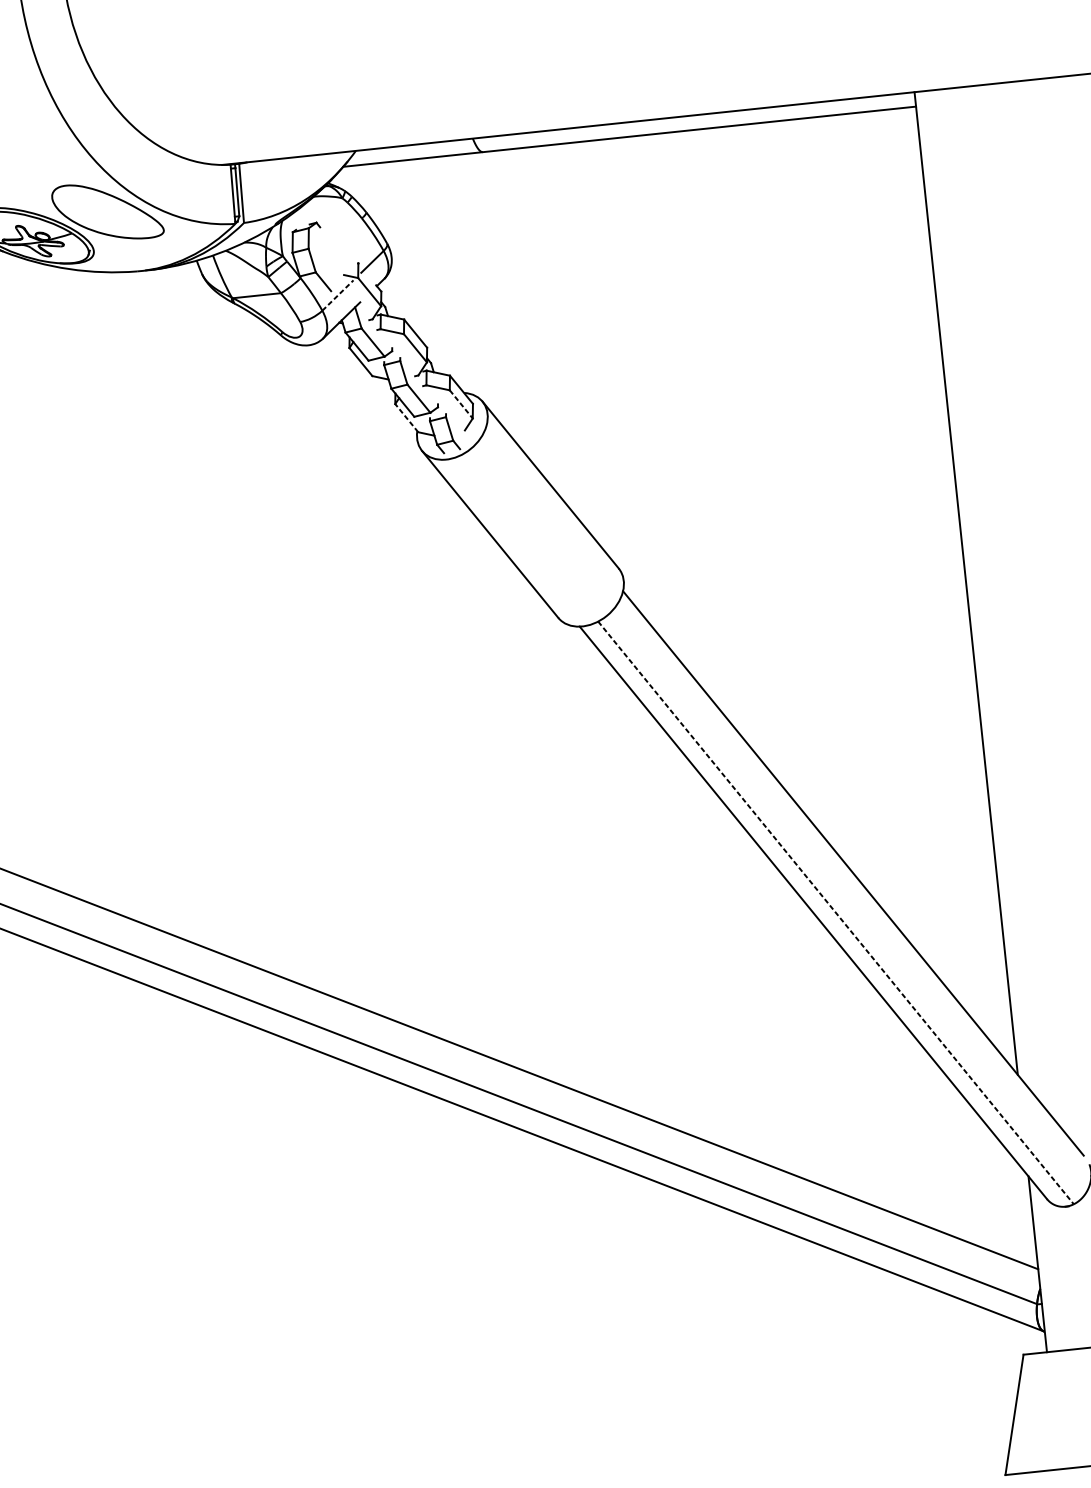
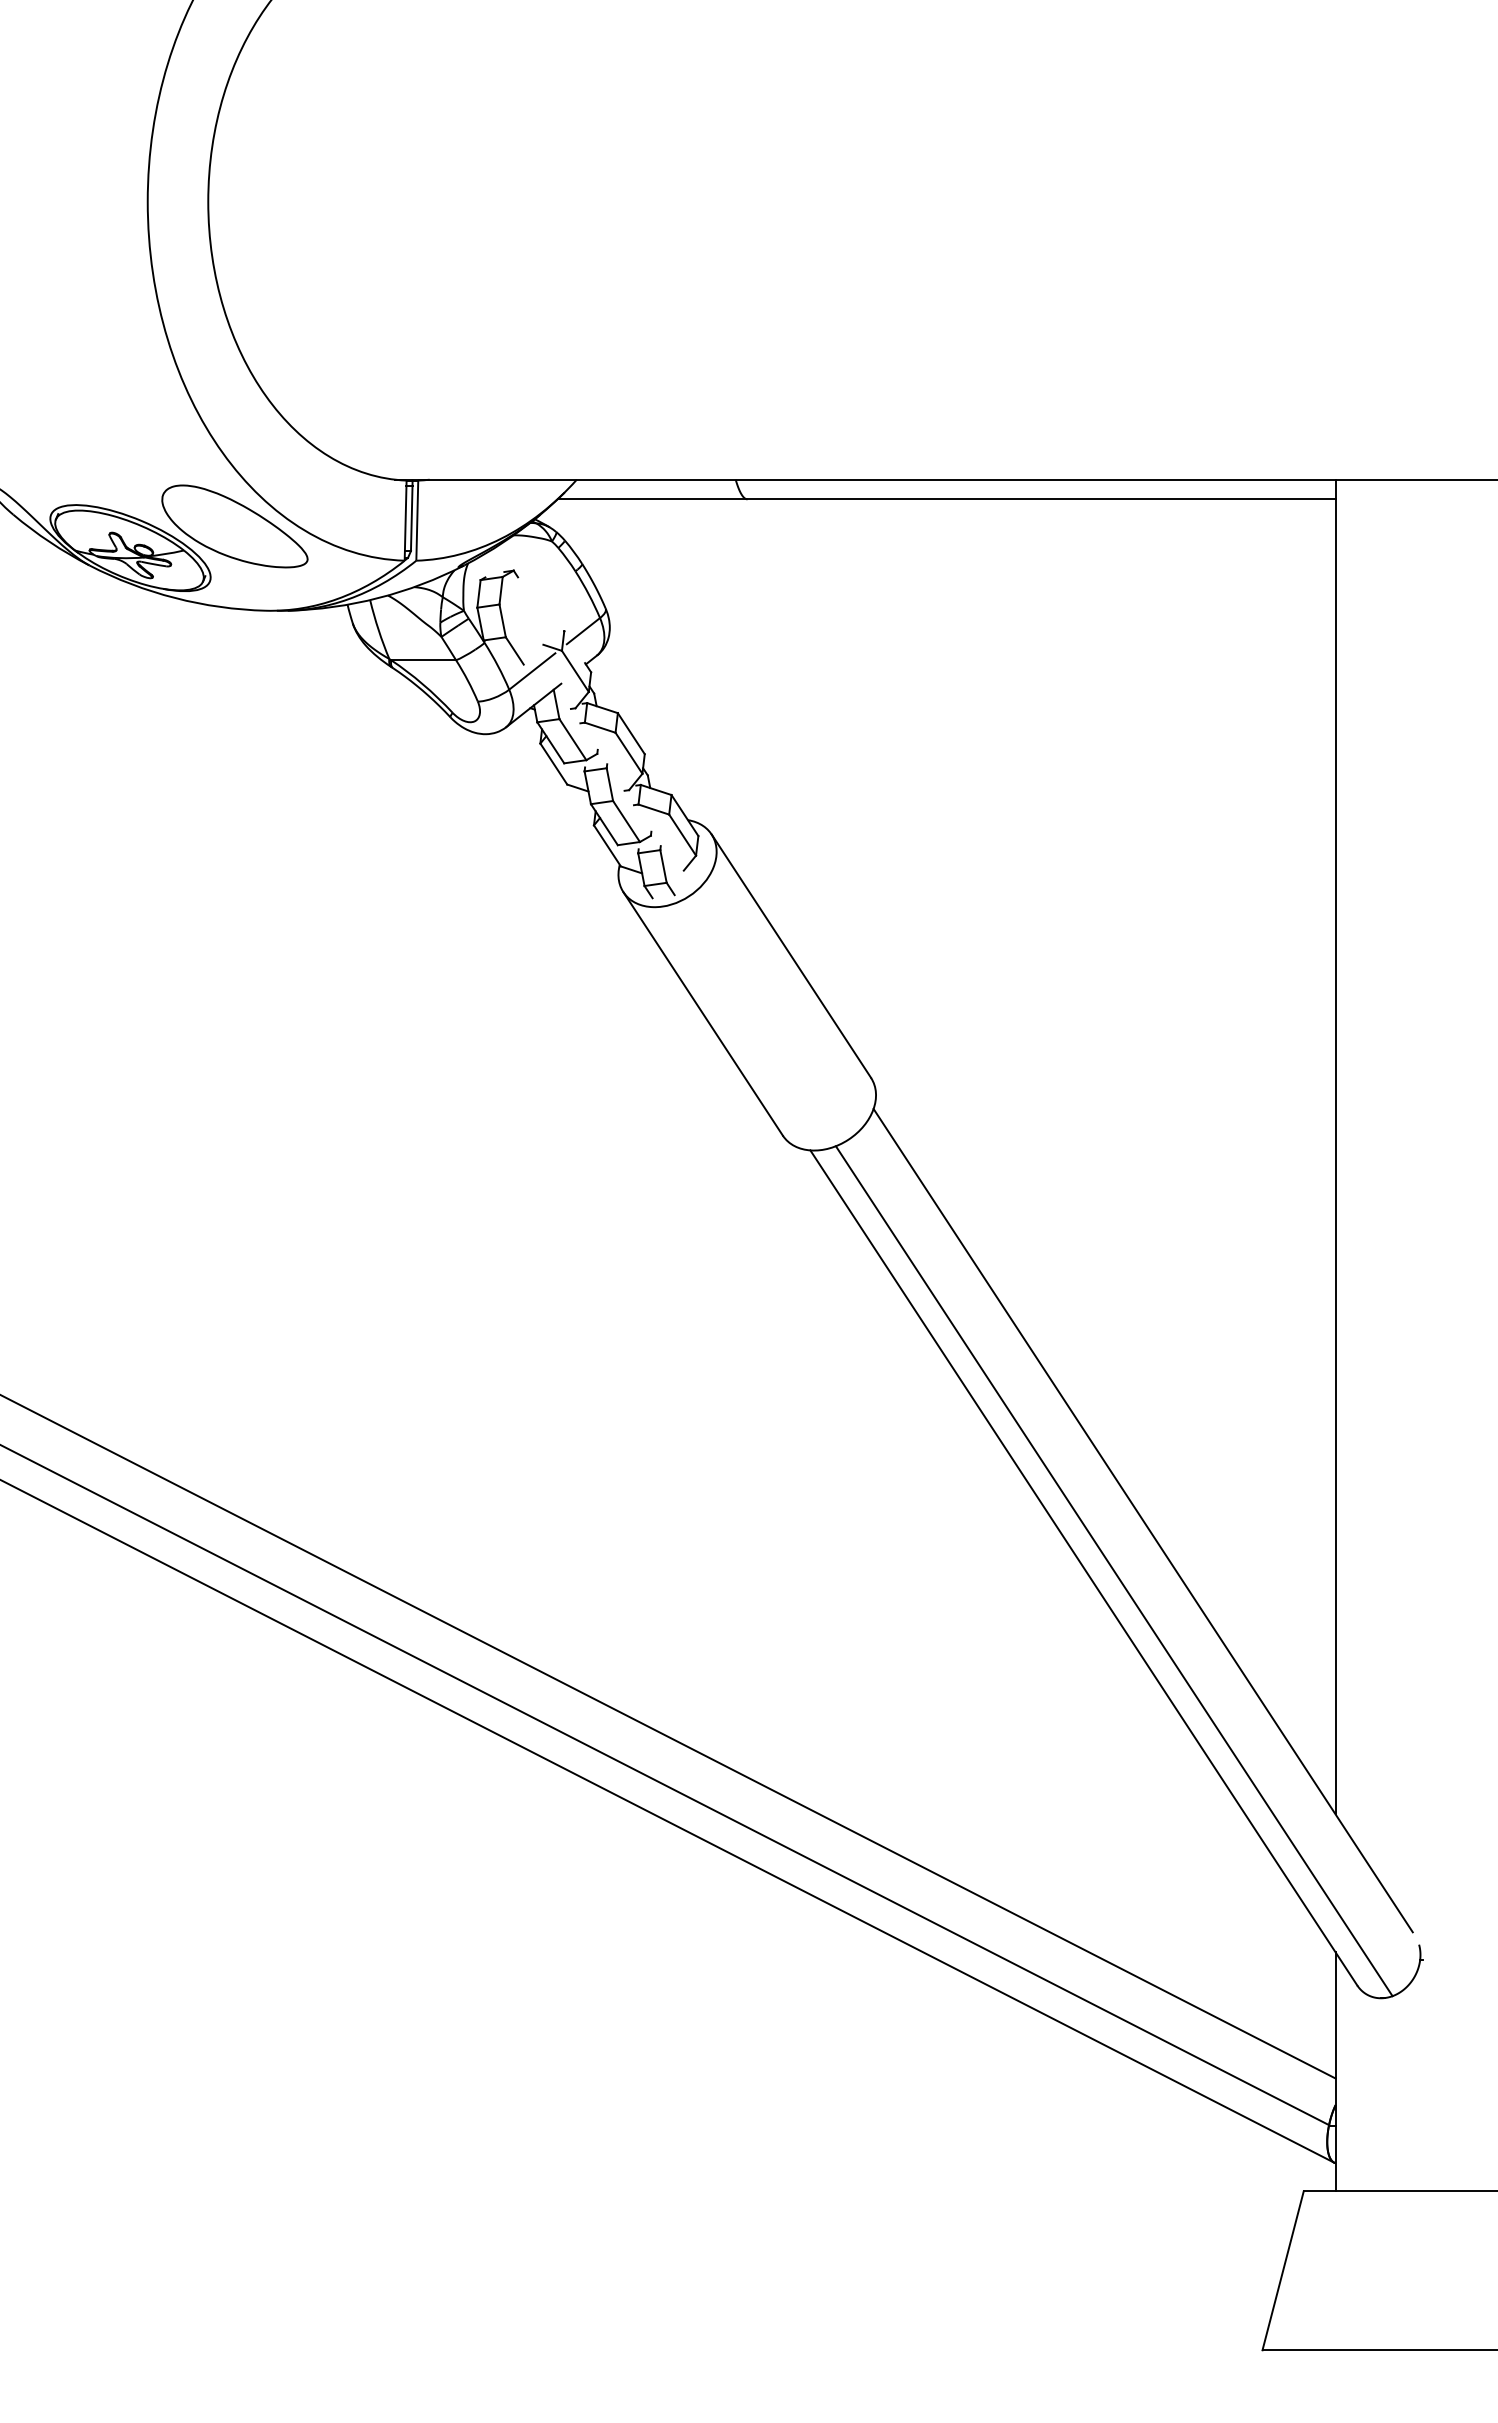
line: (338, 295) -> (532, 671), dashed -> solid
line: (461, 404) -> (682, 835), dashed -> solid
line: (406, 417) -> (607, 845), dashed -> solid
line: (836, 913) -> (1114, 1571), dashed -> solid

